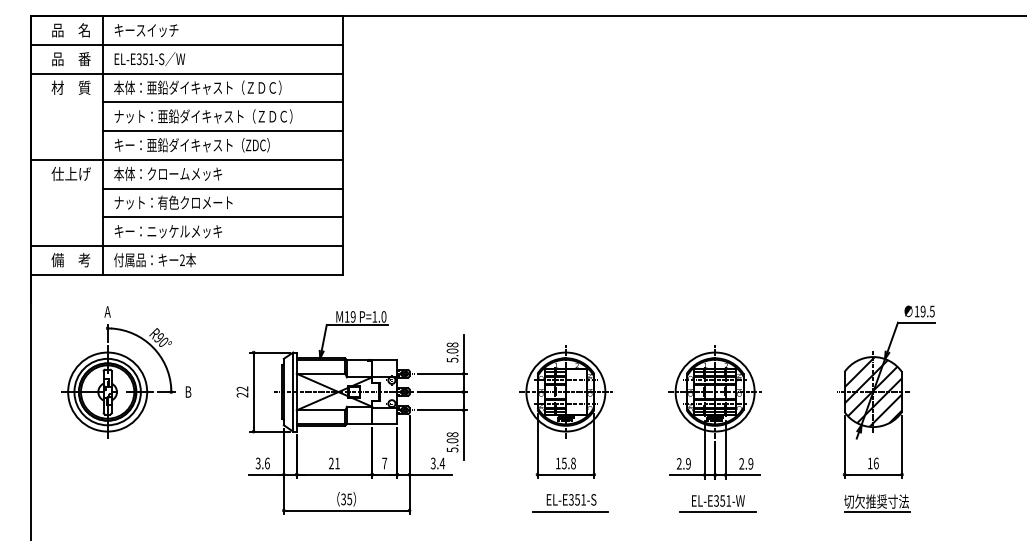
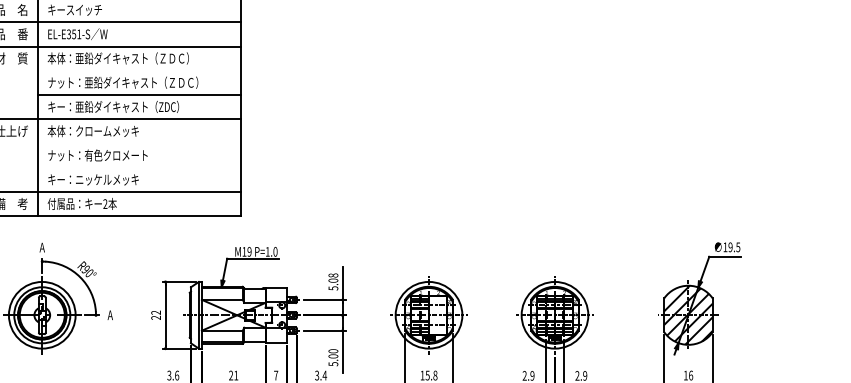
line: (222, 102) -> (139, 70), removed
line: (222, 188) -> (139, 143), removed
line: (222, 217) -> (139, 167), removed
text: (188, 391) -> (110, 314), B -> A
text: (452, 434) -> (333, 351), 5.08 -> 5.00

